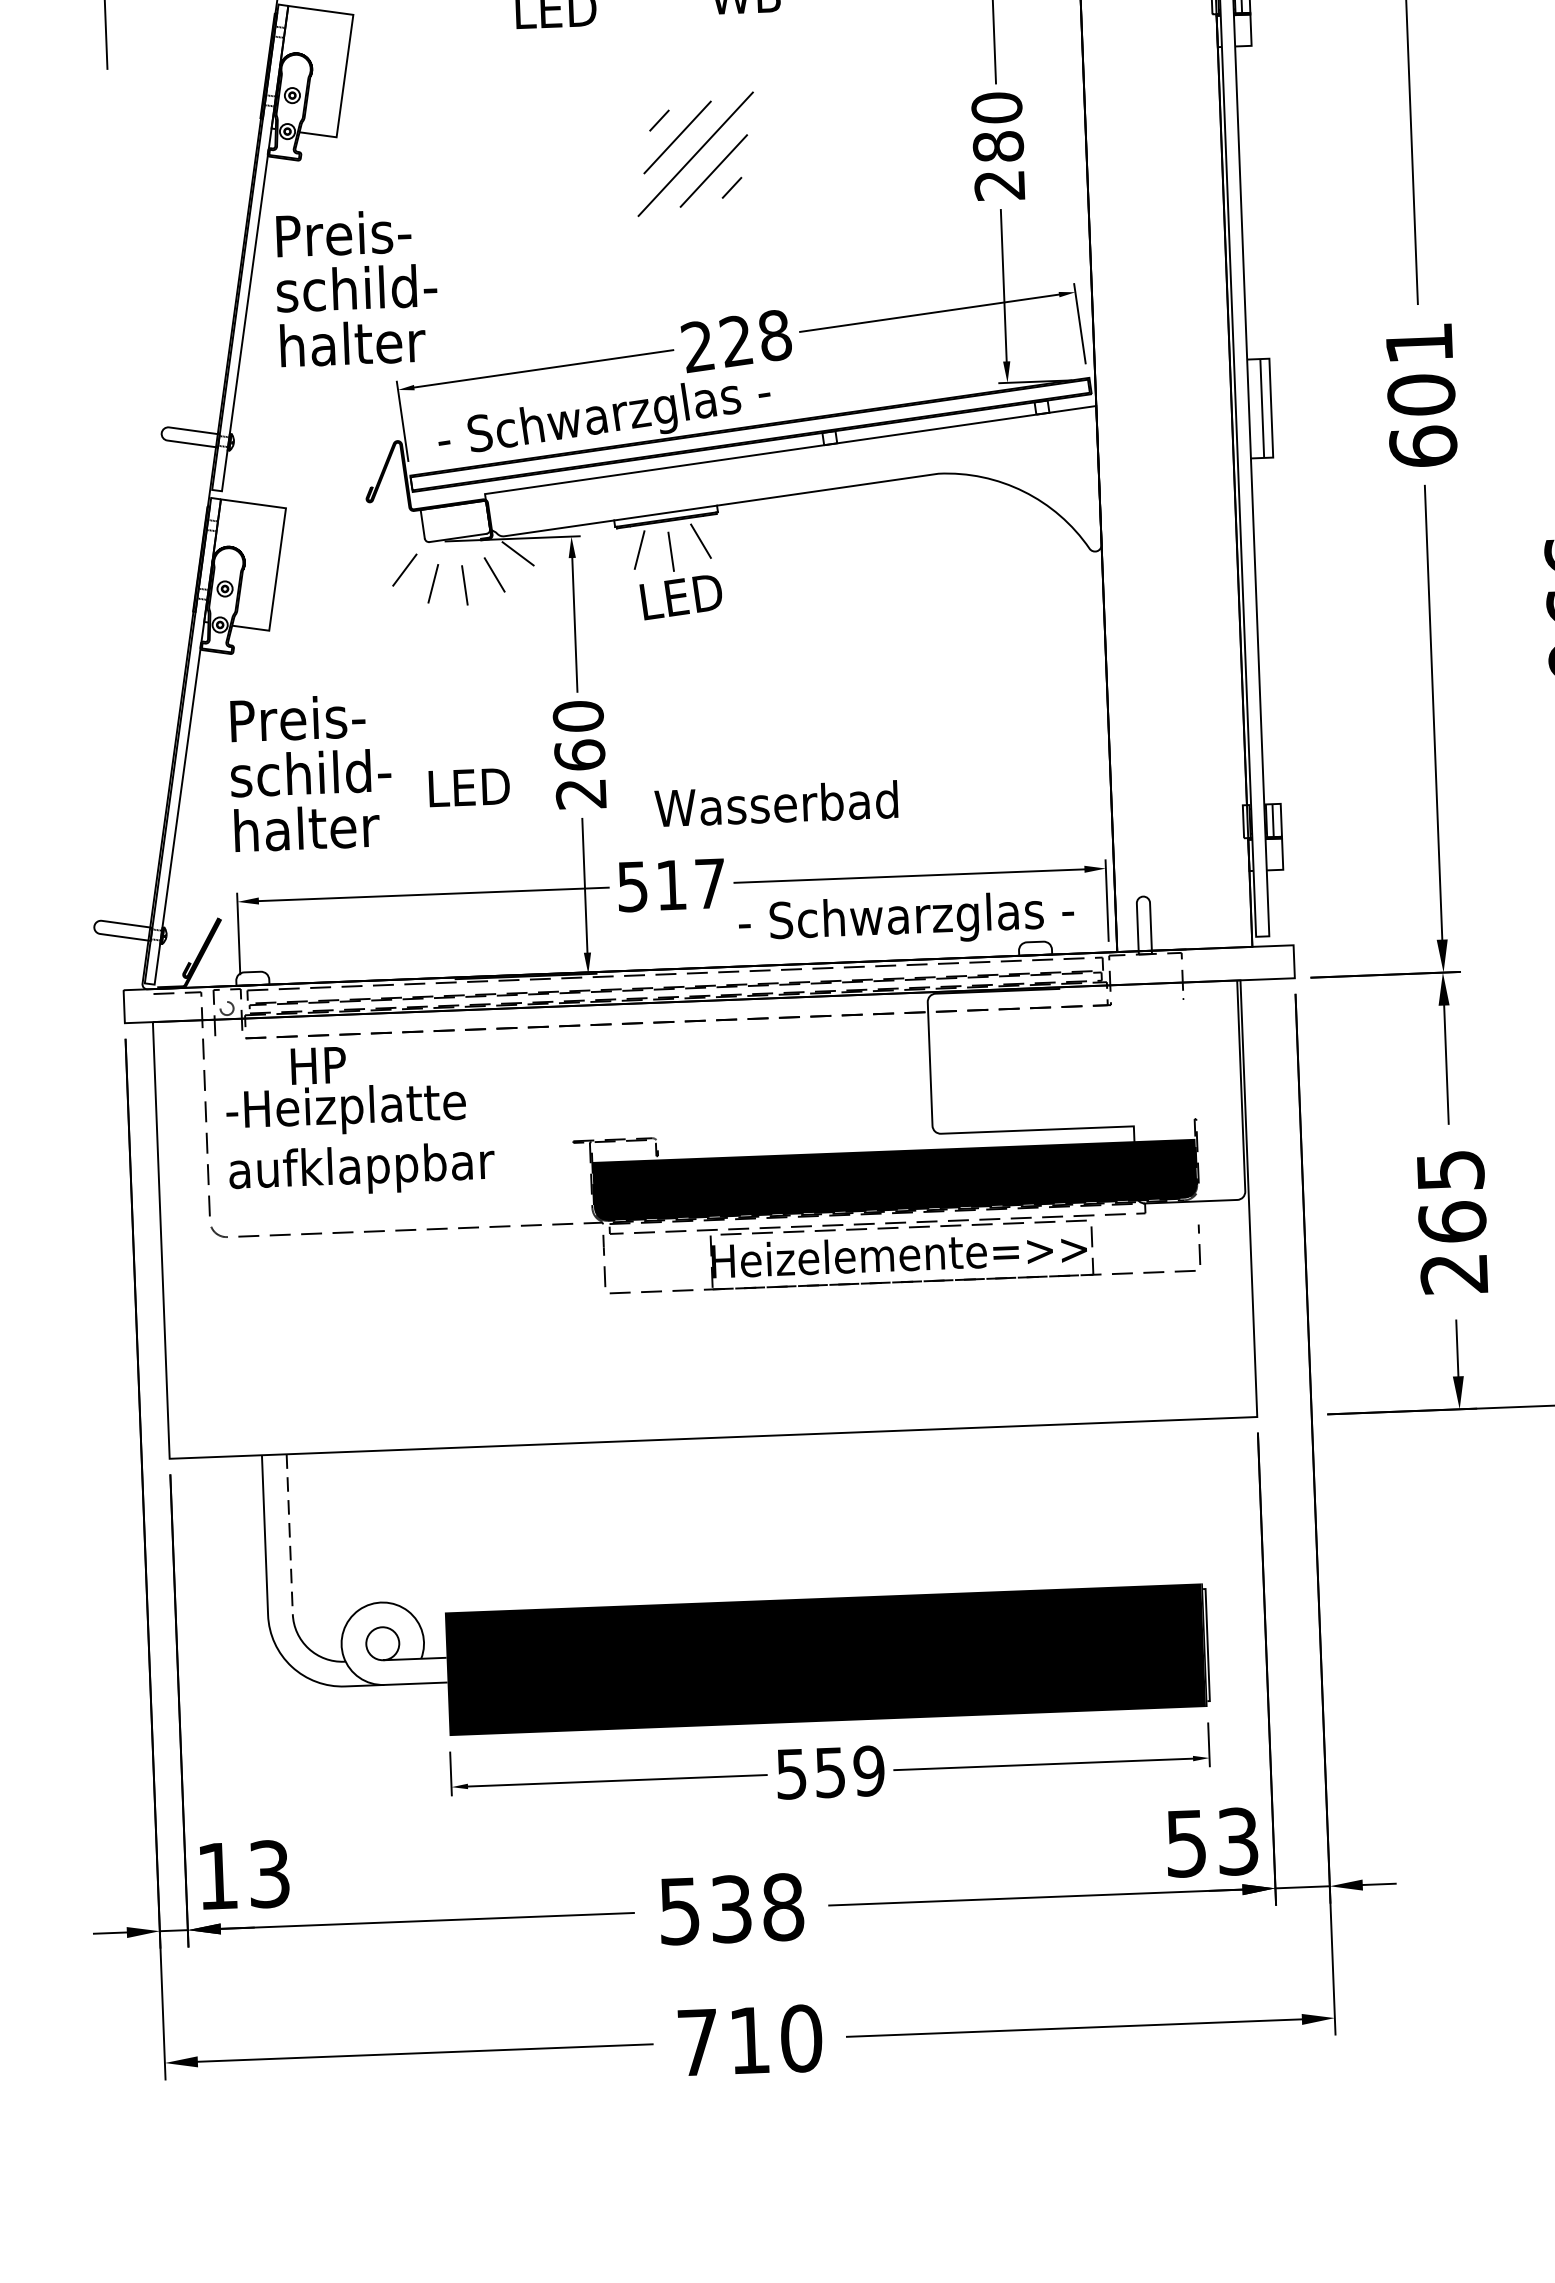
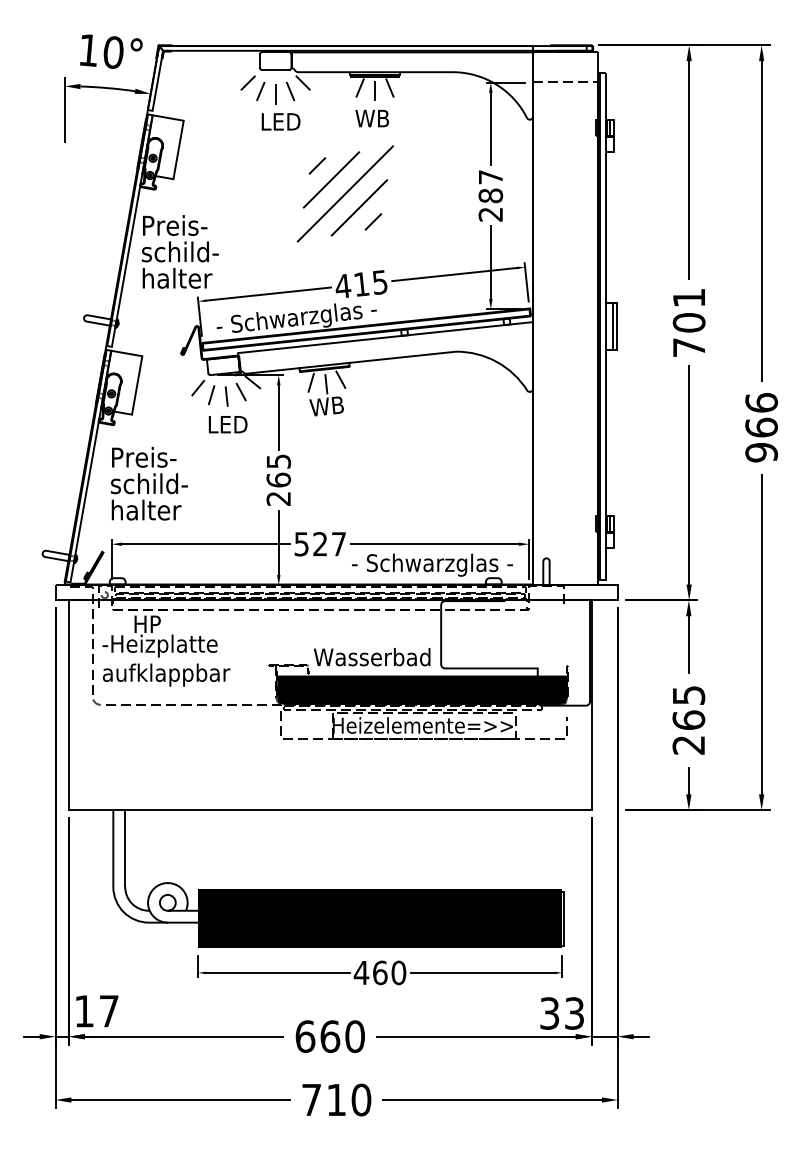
text: (996, 106) -> (490, 176), 280 -> 287
part: (695, 153) -> (345, 193), size x1.67
text: (736, 341) -> (361, 284), 228 -> 415
text: (1421, 446) -> (688, 347), 601 -> 701
text: (679, 597) -> (329, 406), LED -> WB
text: (577, 716) -> (278, 461), 260 -> 265
text: (467, 787) -> (227, 424), moved
text: (777, 804) -> (372, 657), moved
text: (669, 883) -> (319, 543), 517 -> 527
line: (290, 1536) -> (125, 849), dashed -> solid
text: (828, 1771) -> (379, 972), 559 -> 460
text: (1187, 1843) -> (550, 1013), 53 -> 33
text: (267, 1874) -> (108, 1011), 13 -> 17
text: (729, 1908) -> (329, 1036), 538 -> 660

